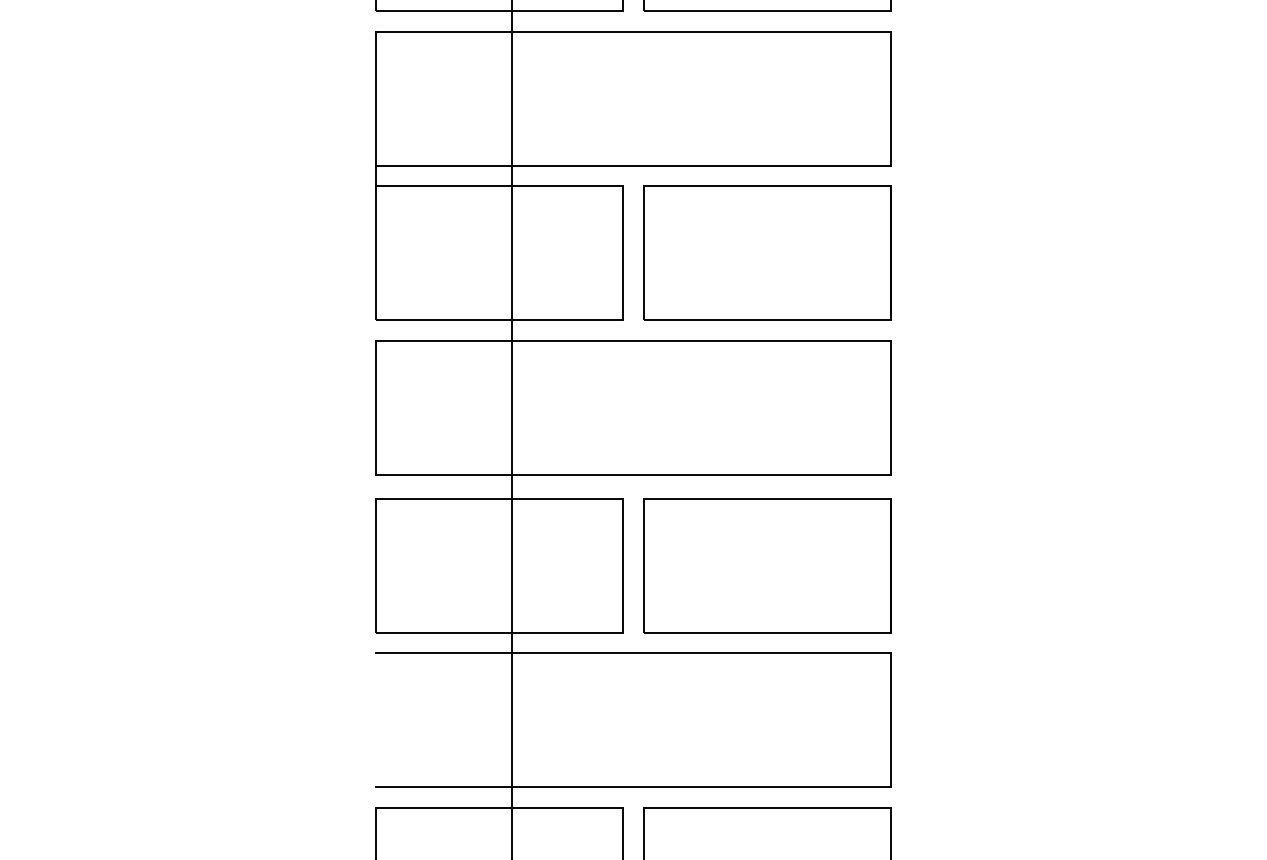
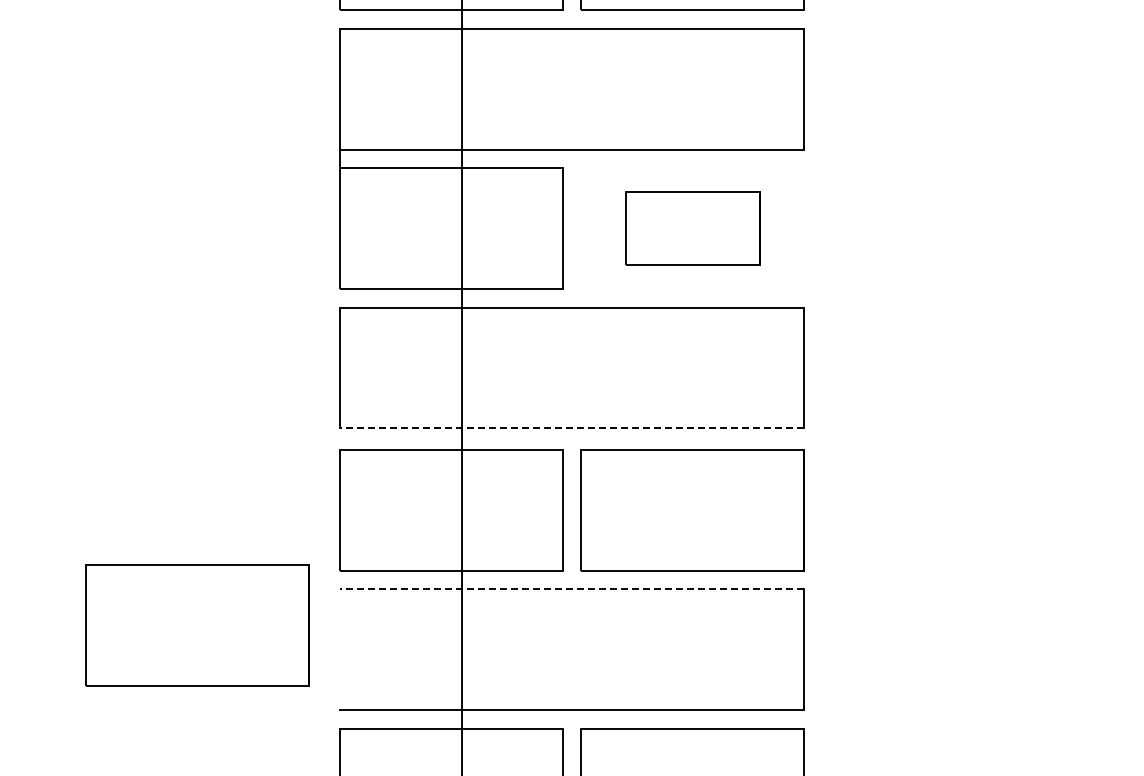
part: (766, 253) -> (692, 228), size x0.6
line: (632, 474) -> (571, 428), solid -> dashed
line: (632, 653) -> (571, 589), solid -> dashed
part: (218, 693) -> (197, 625), added

